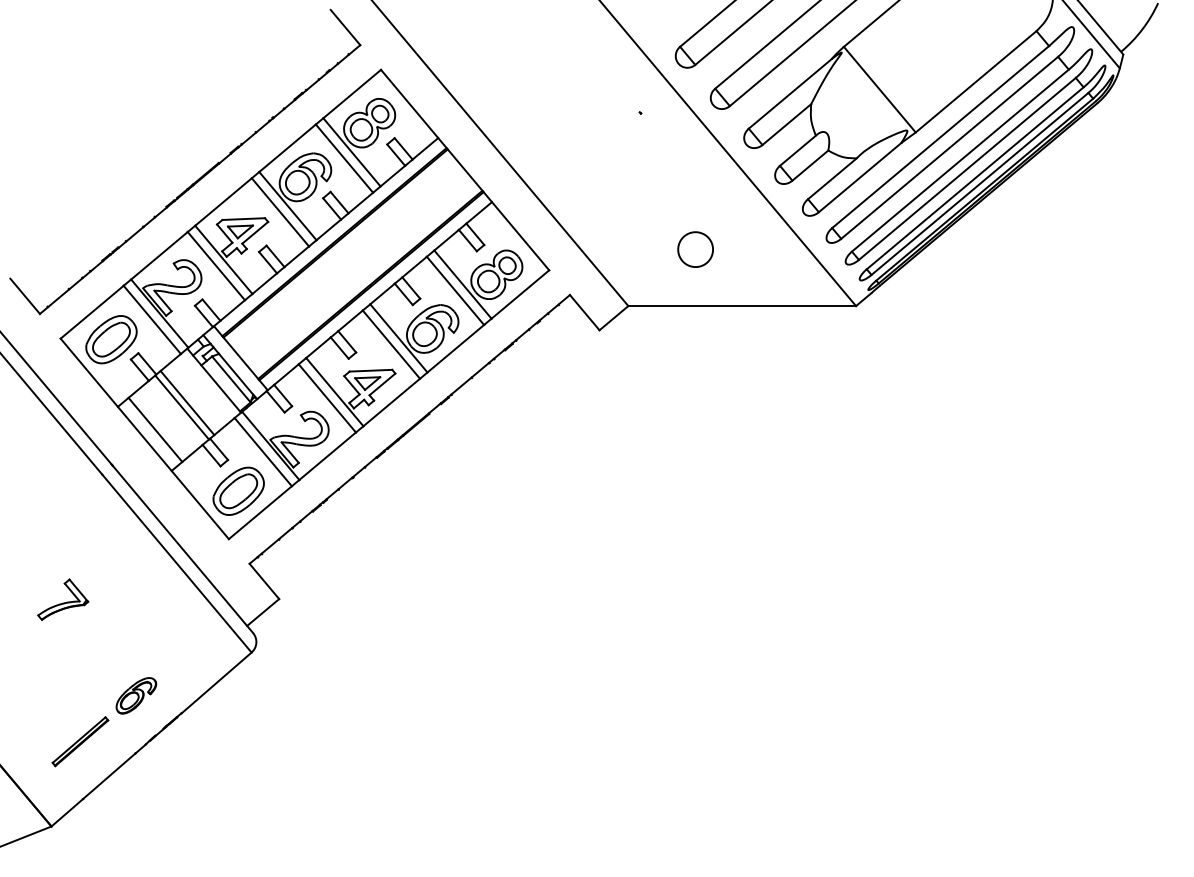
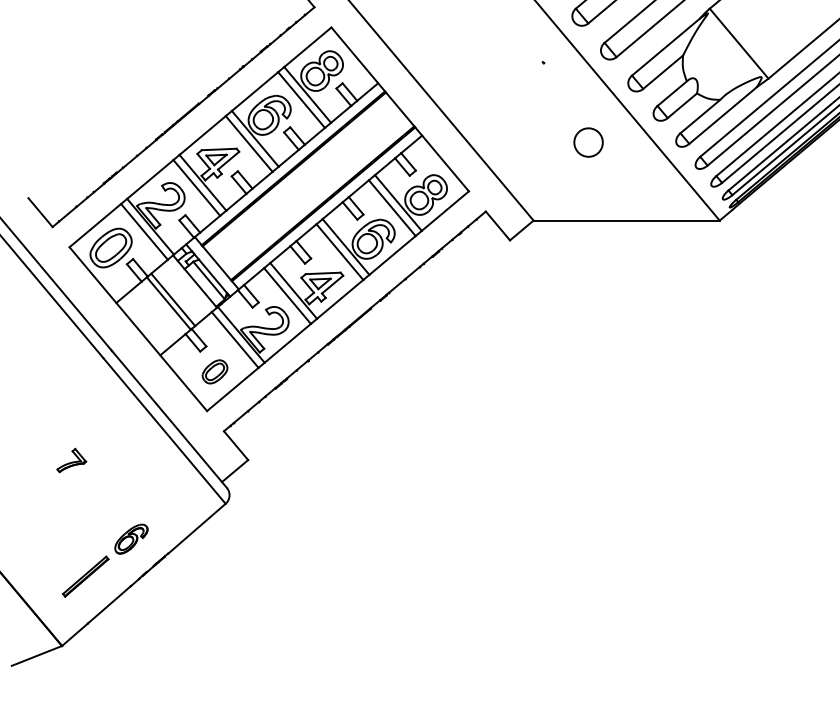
part: (695, 249) -> (588, 142), moved
line: (155, 429) -> (147, 321), removed
part: (238, 490) -> (214, 371), size x0.6
part: (63, 599) -> (71, 460), size x0.7

